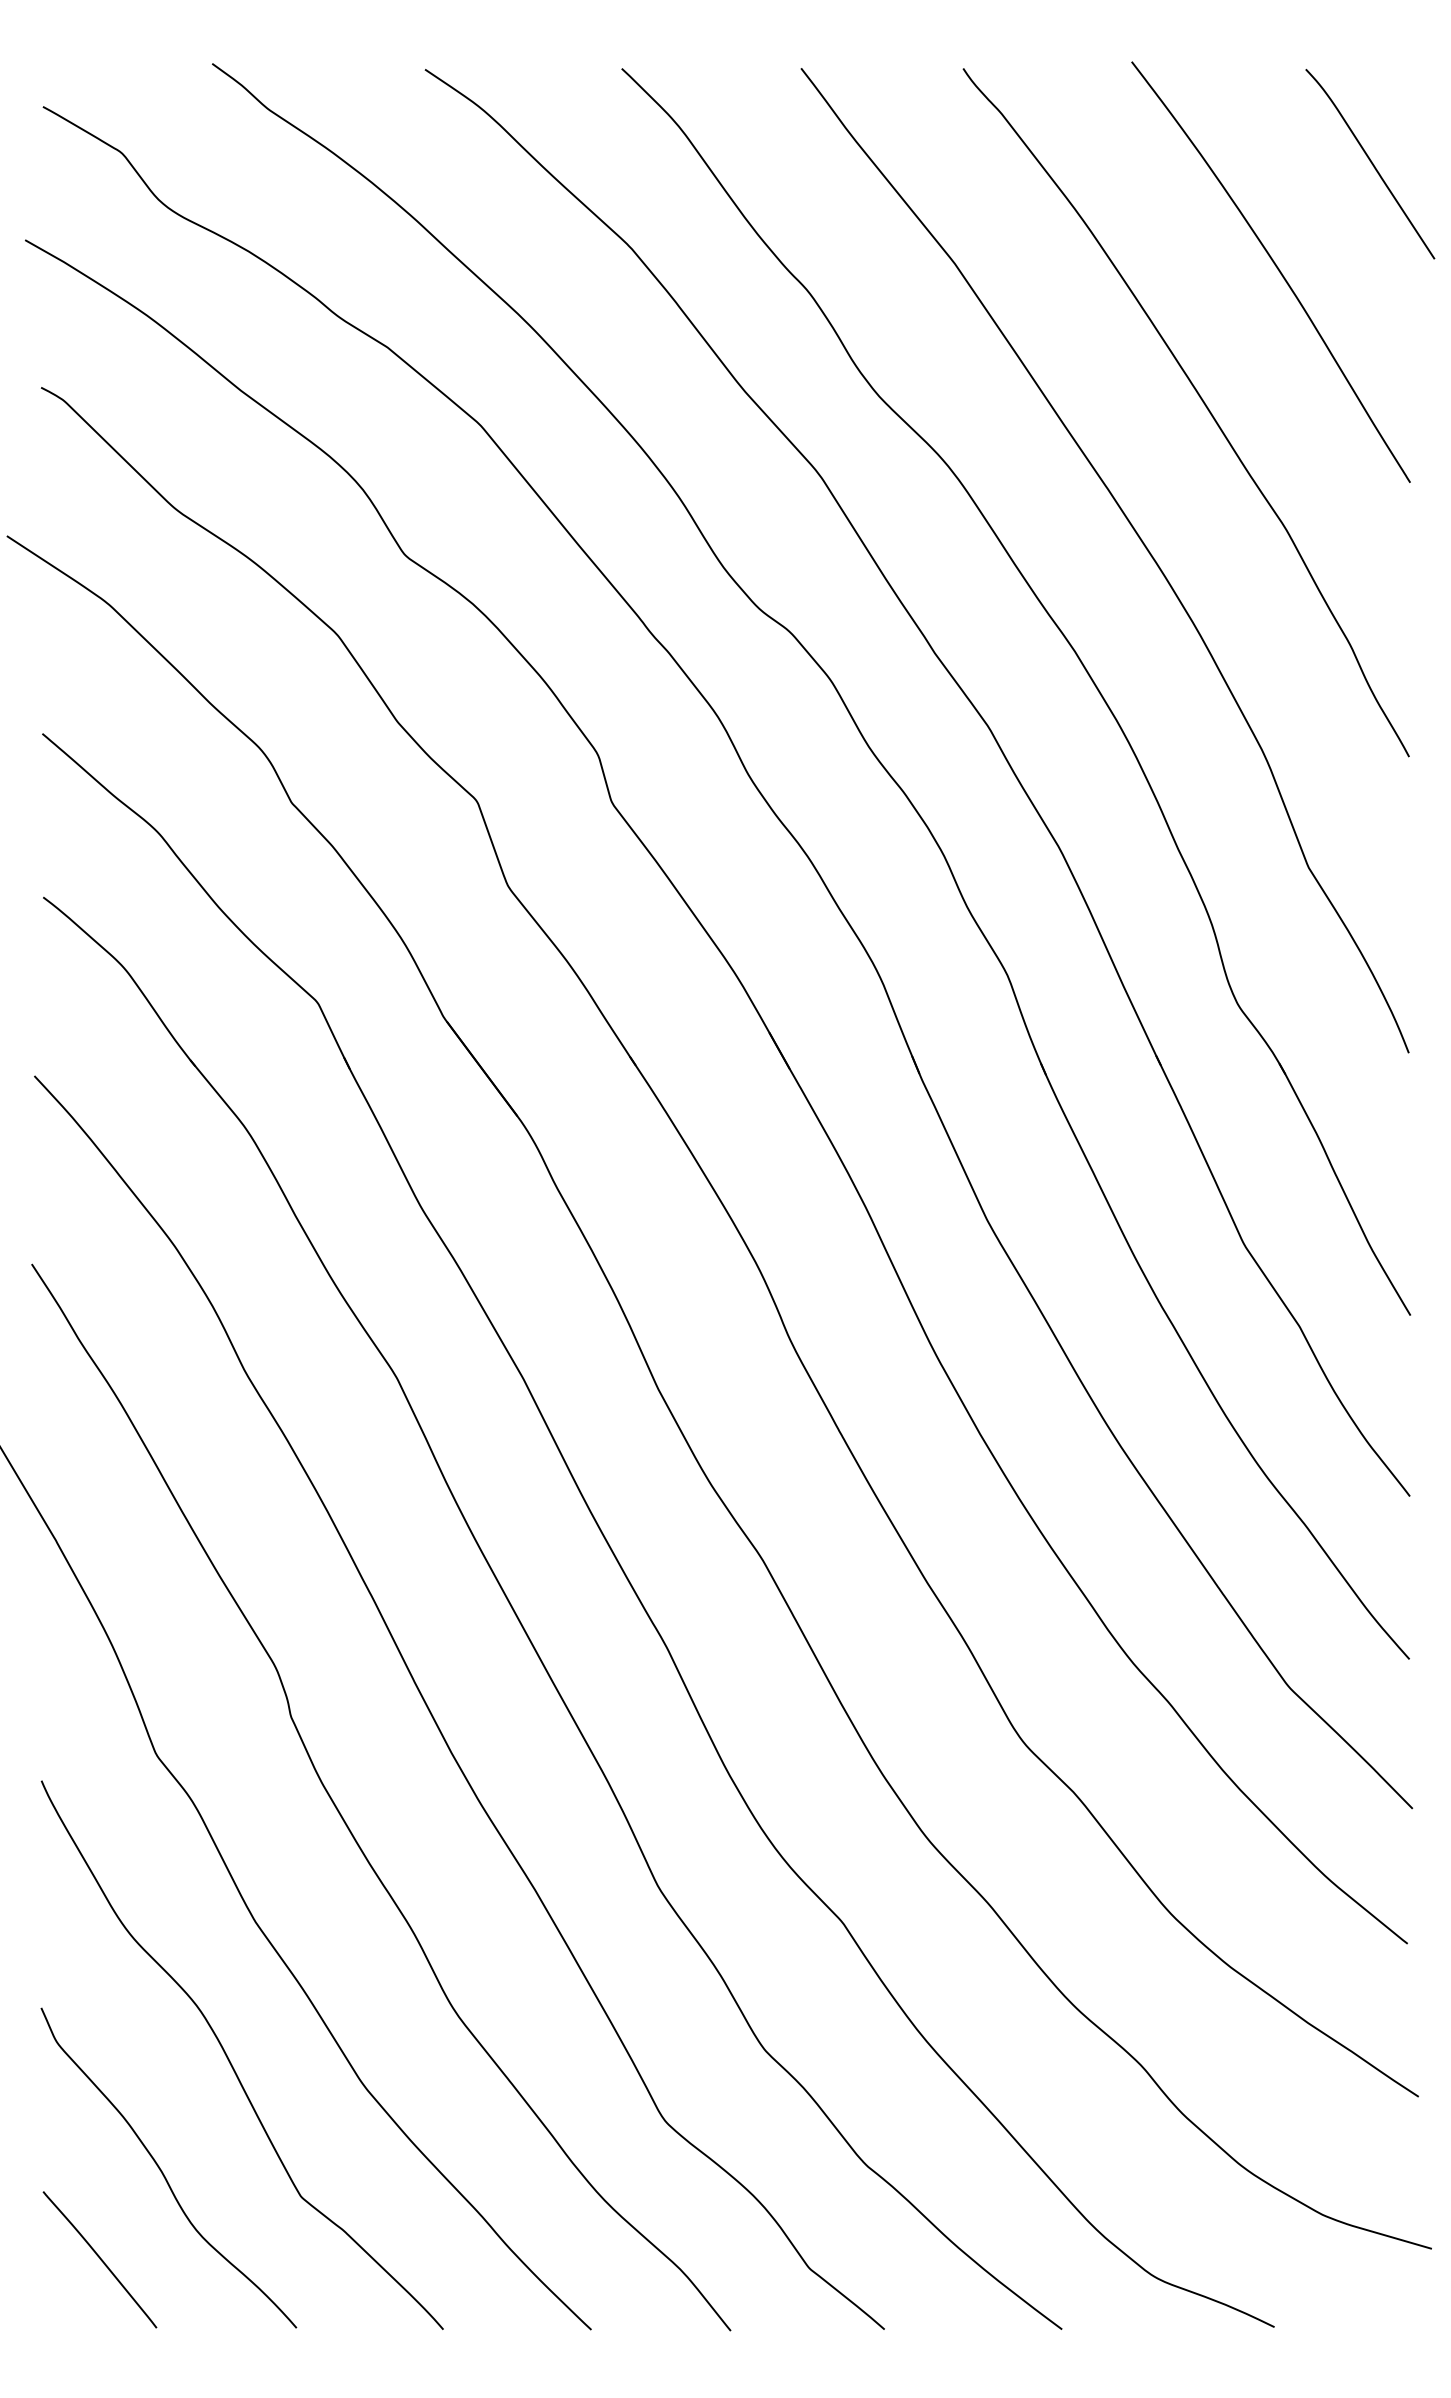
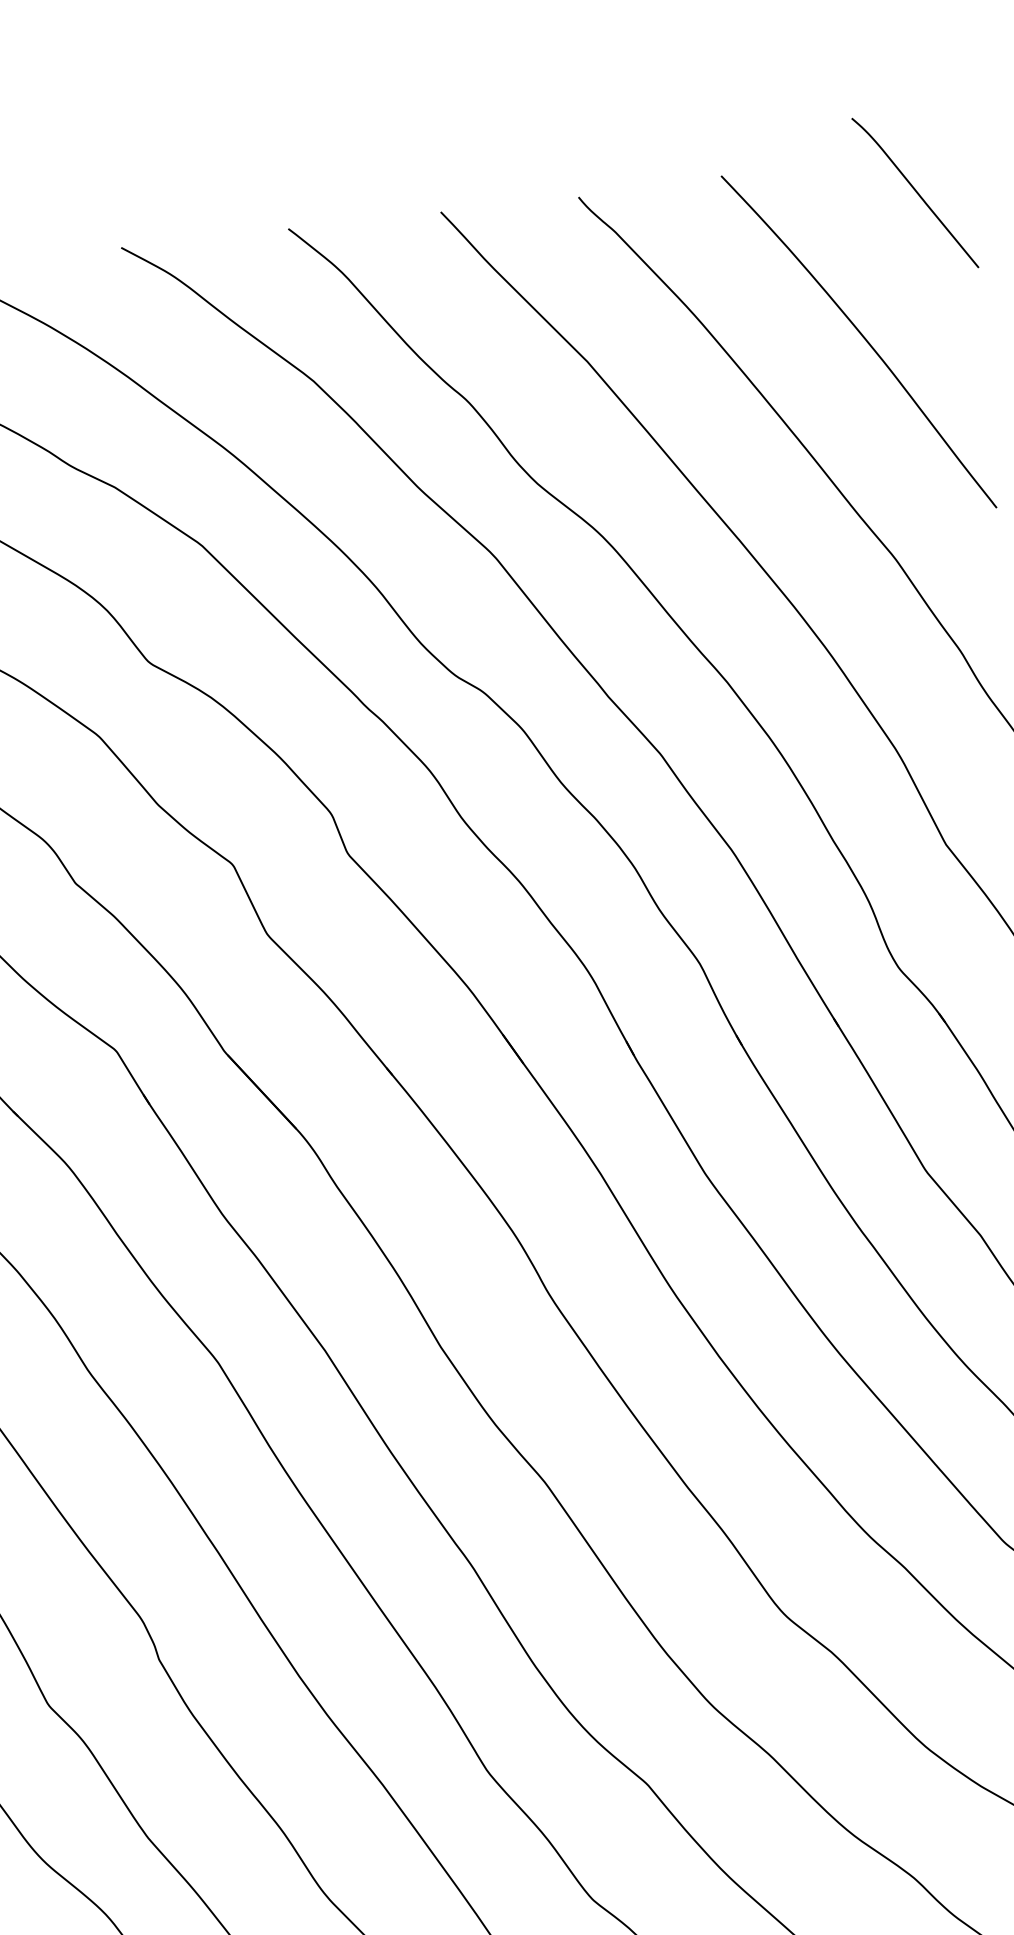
curve: (1371, 164) -> (916, 193), moved

